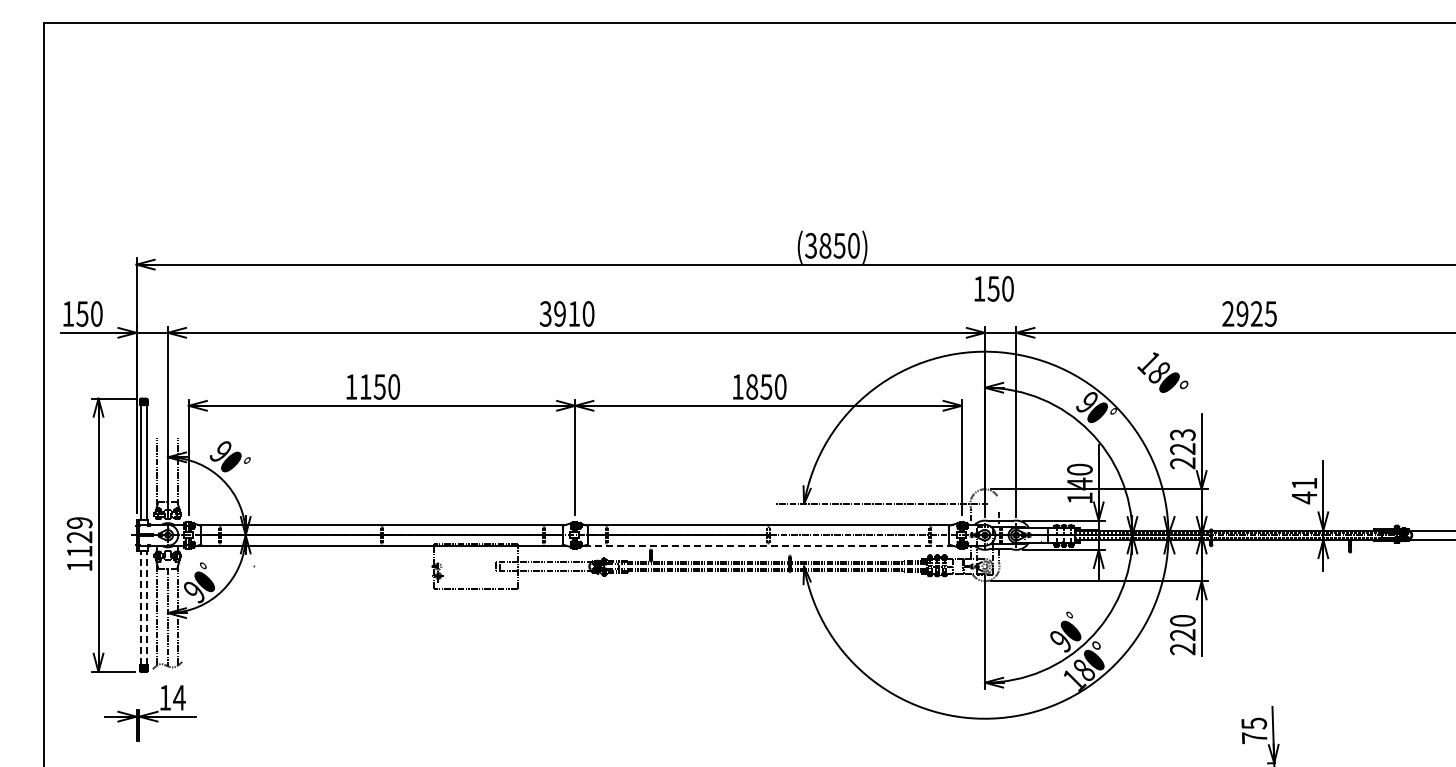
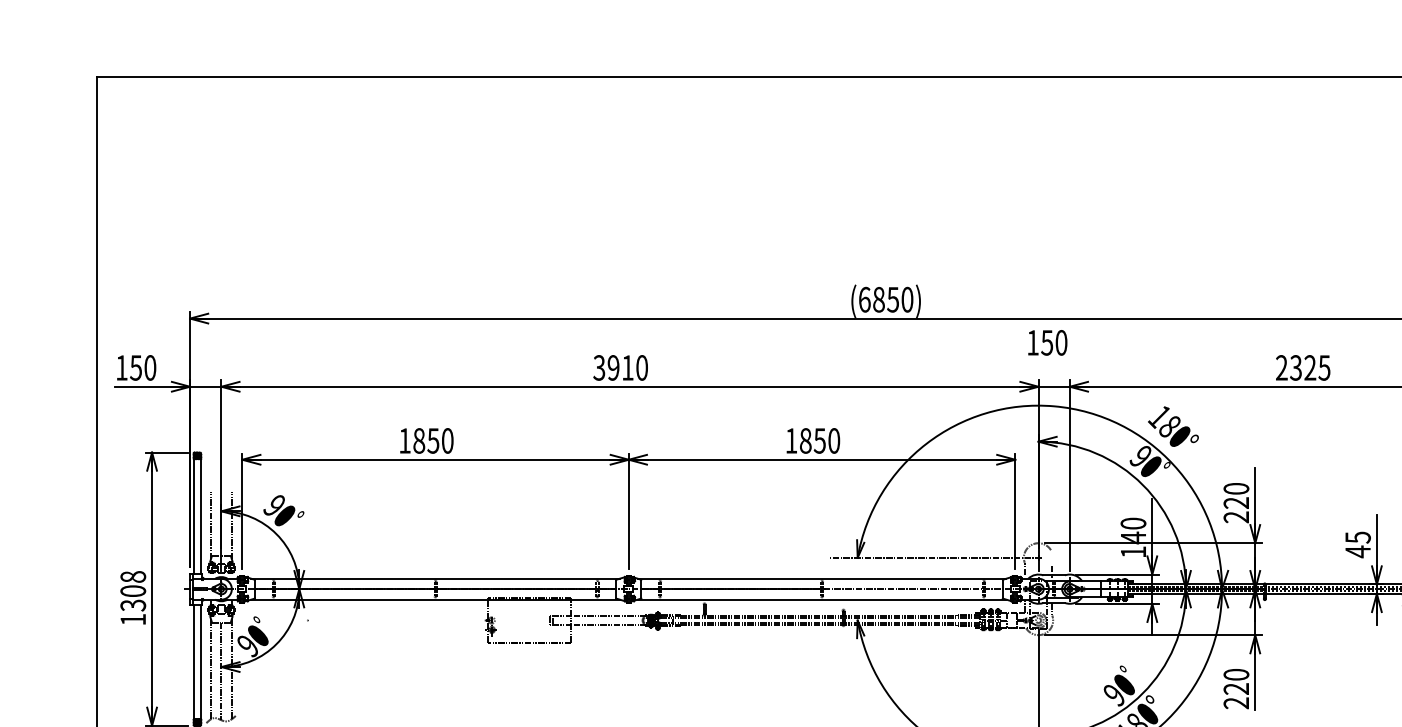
text: (811, 245) -> (865, 299), (3850) -> (6850)
text: (1242, 313) -> (1296, 367), 2925 -> 2325
text: (1162, 372) -> (1173, 426), moved
text: (365, 386) -> (419, 440), 1150 -> 1850
text: (1182, 434) -> (1236, 488), 223 -> 220
text: (1304, 483) -> (1358, 537), 41 -> 45
text: (79, 537) -> (133, 591), 1129 -> 1308
line: (769, 545) -> (823, 599), dashed -> solid
line: (140, 607) -> (194, 661), dashed -> solid
line: (147, 607) -> (201, 661), dashed -> solid

